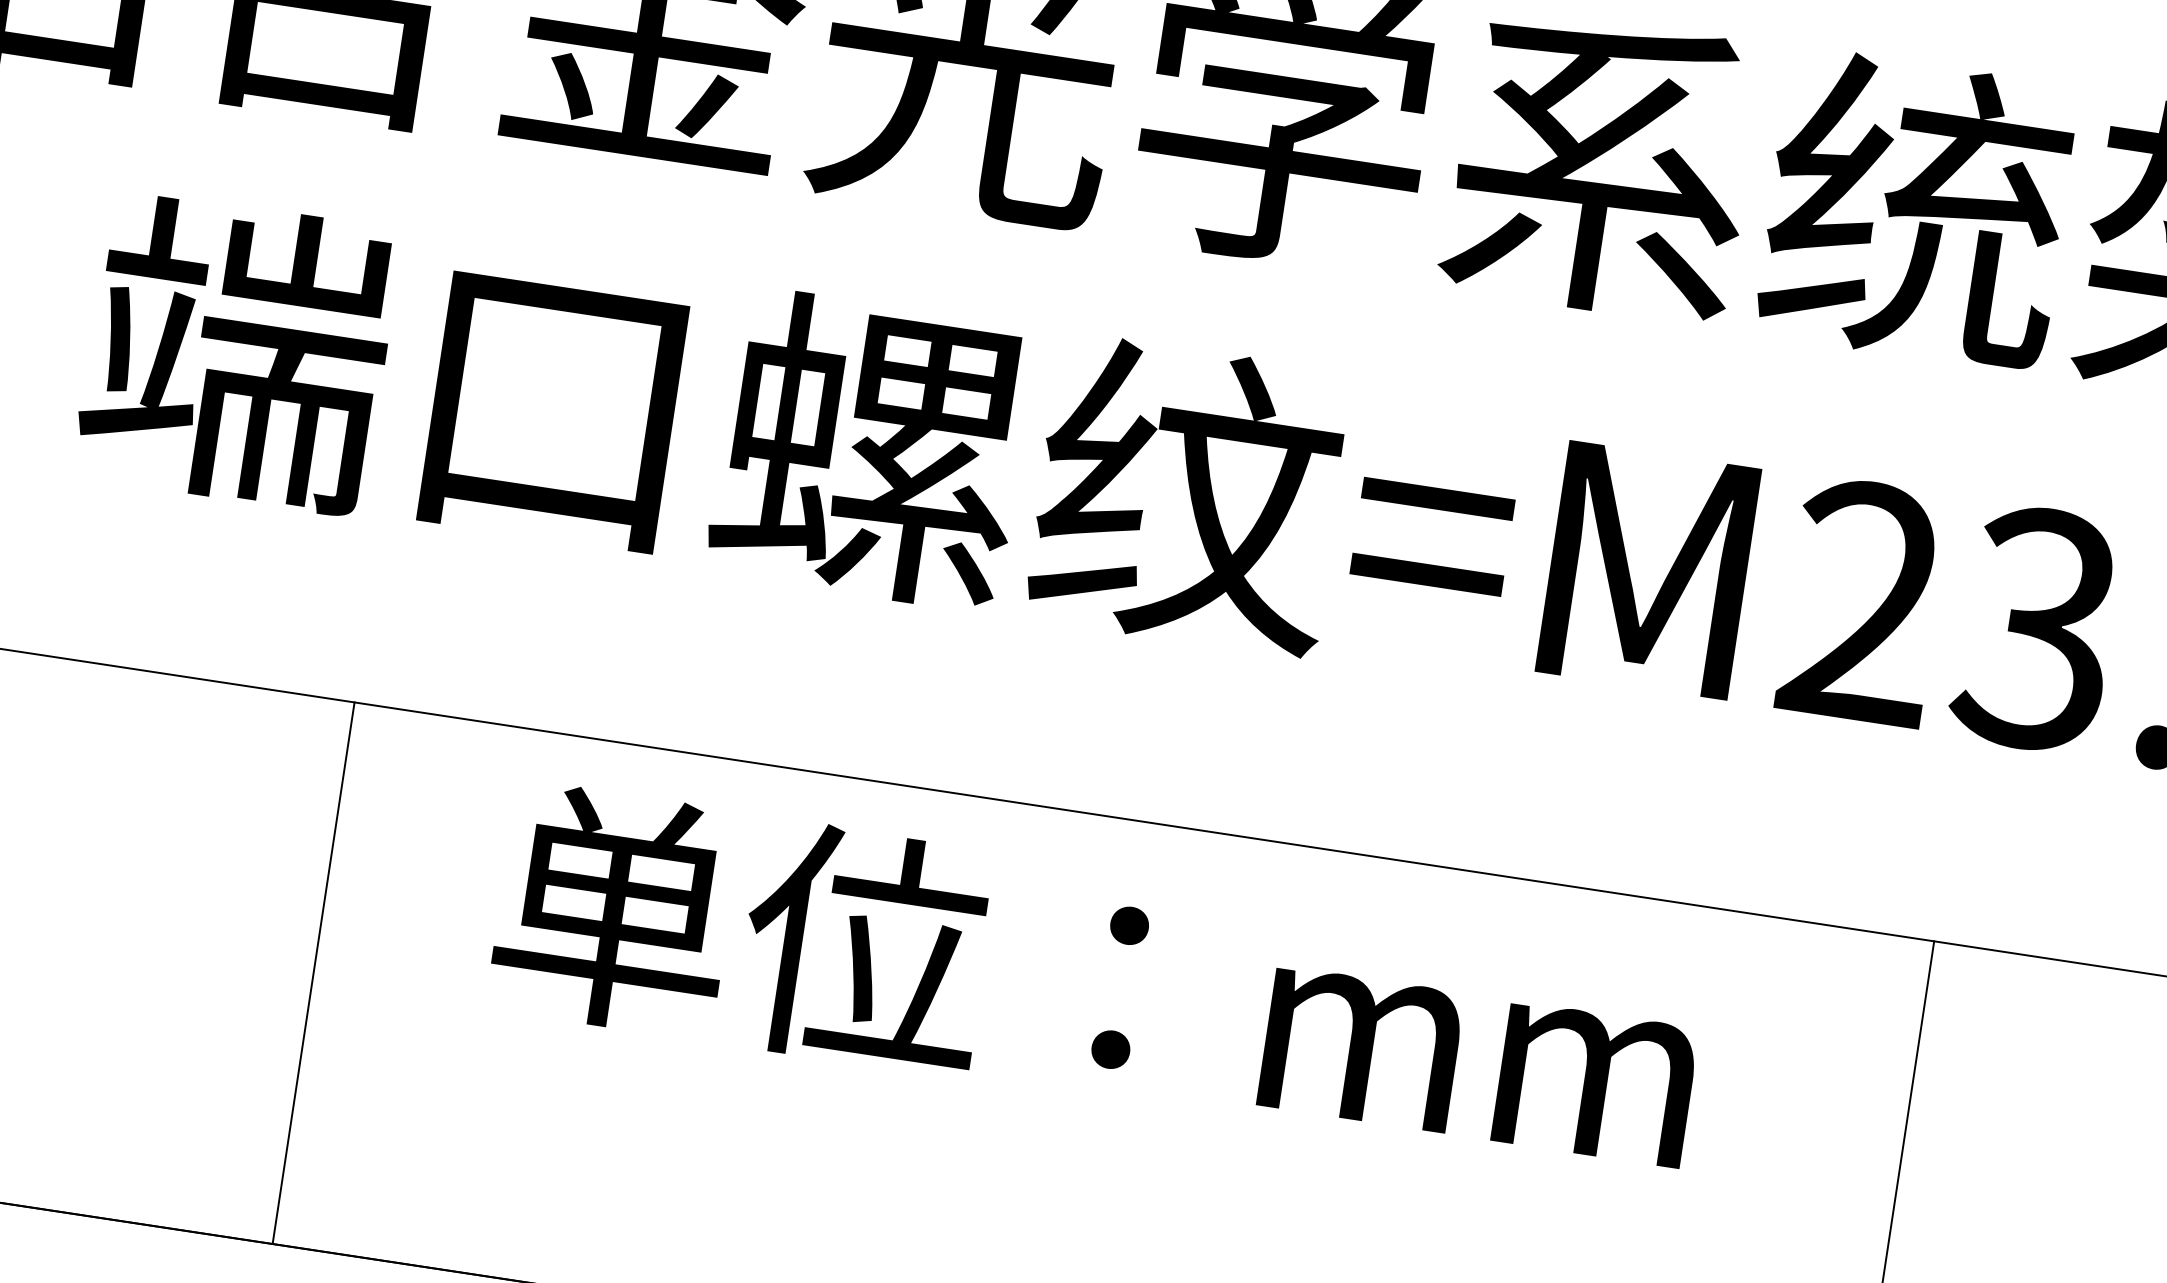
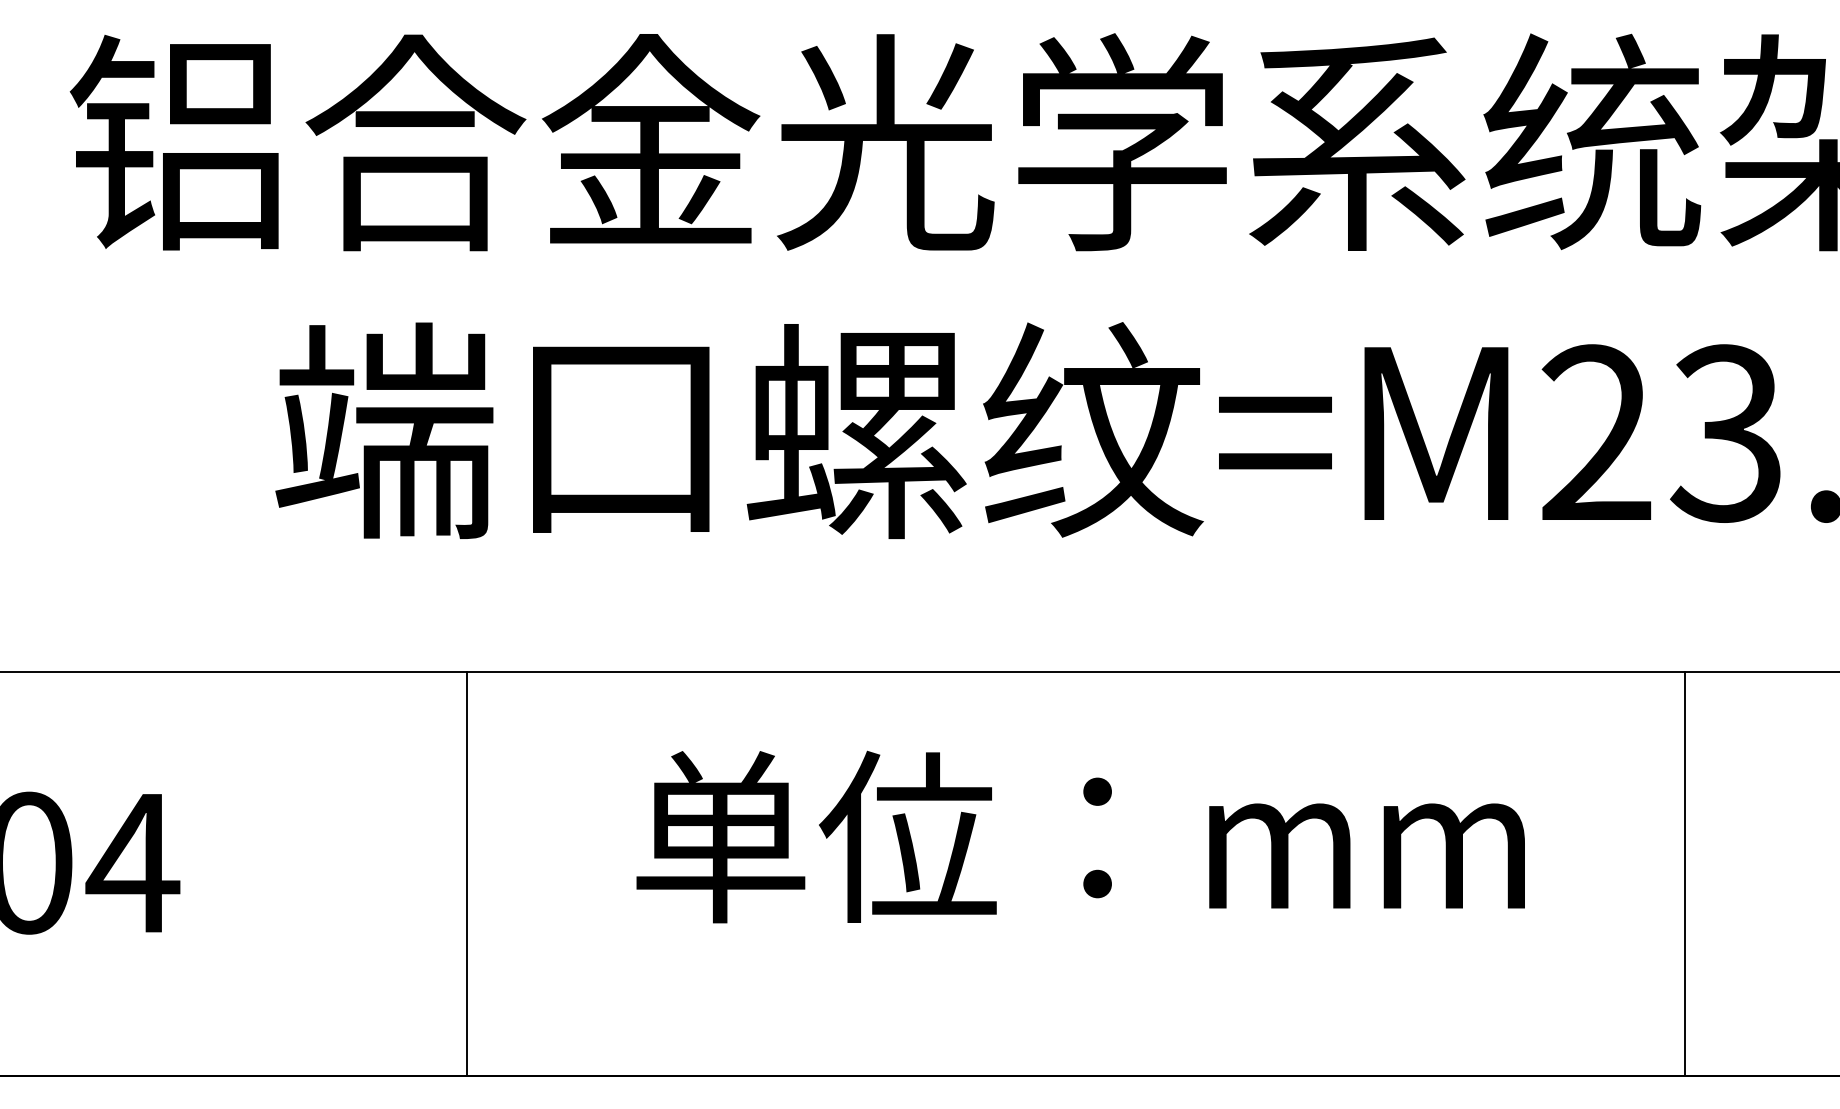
line: (313, 972) -> (467, 873), moved
text: (1097, 982) -> (1080, 836), moved

